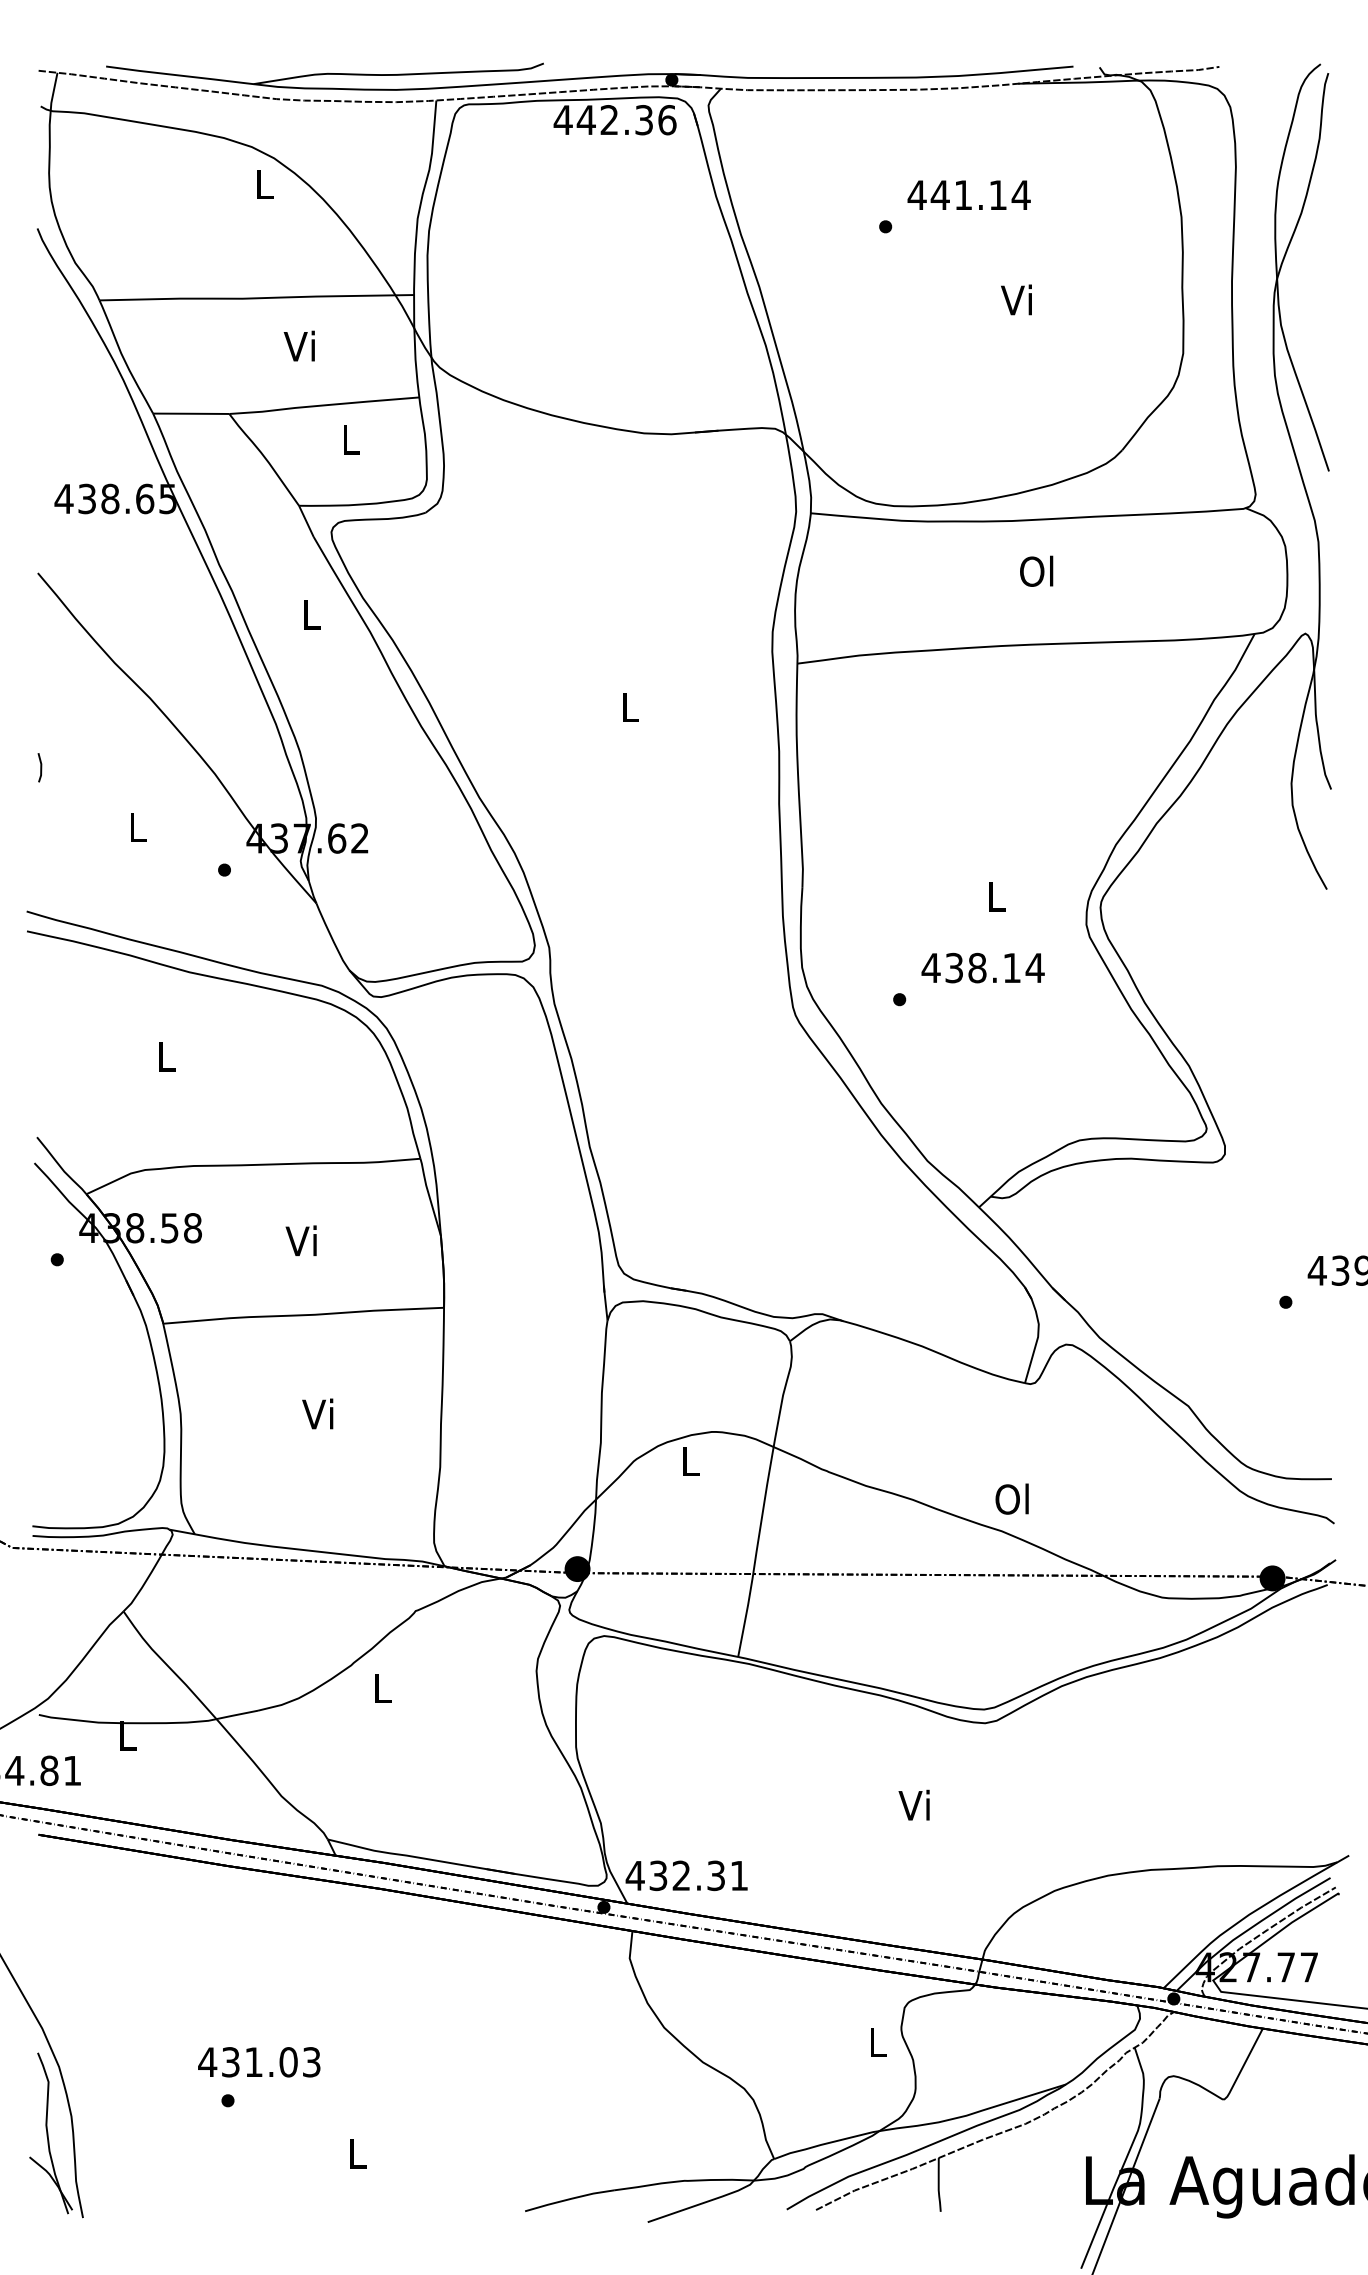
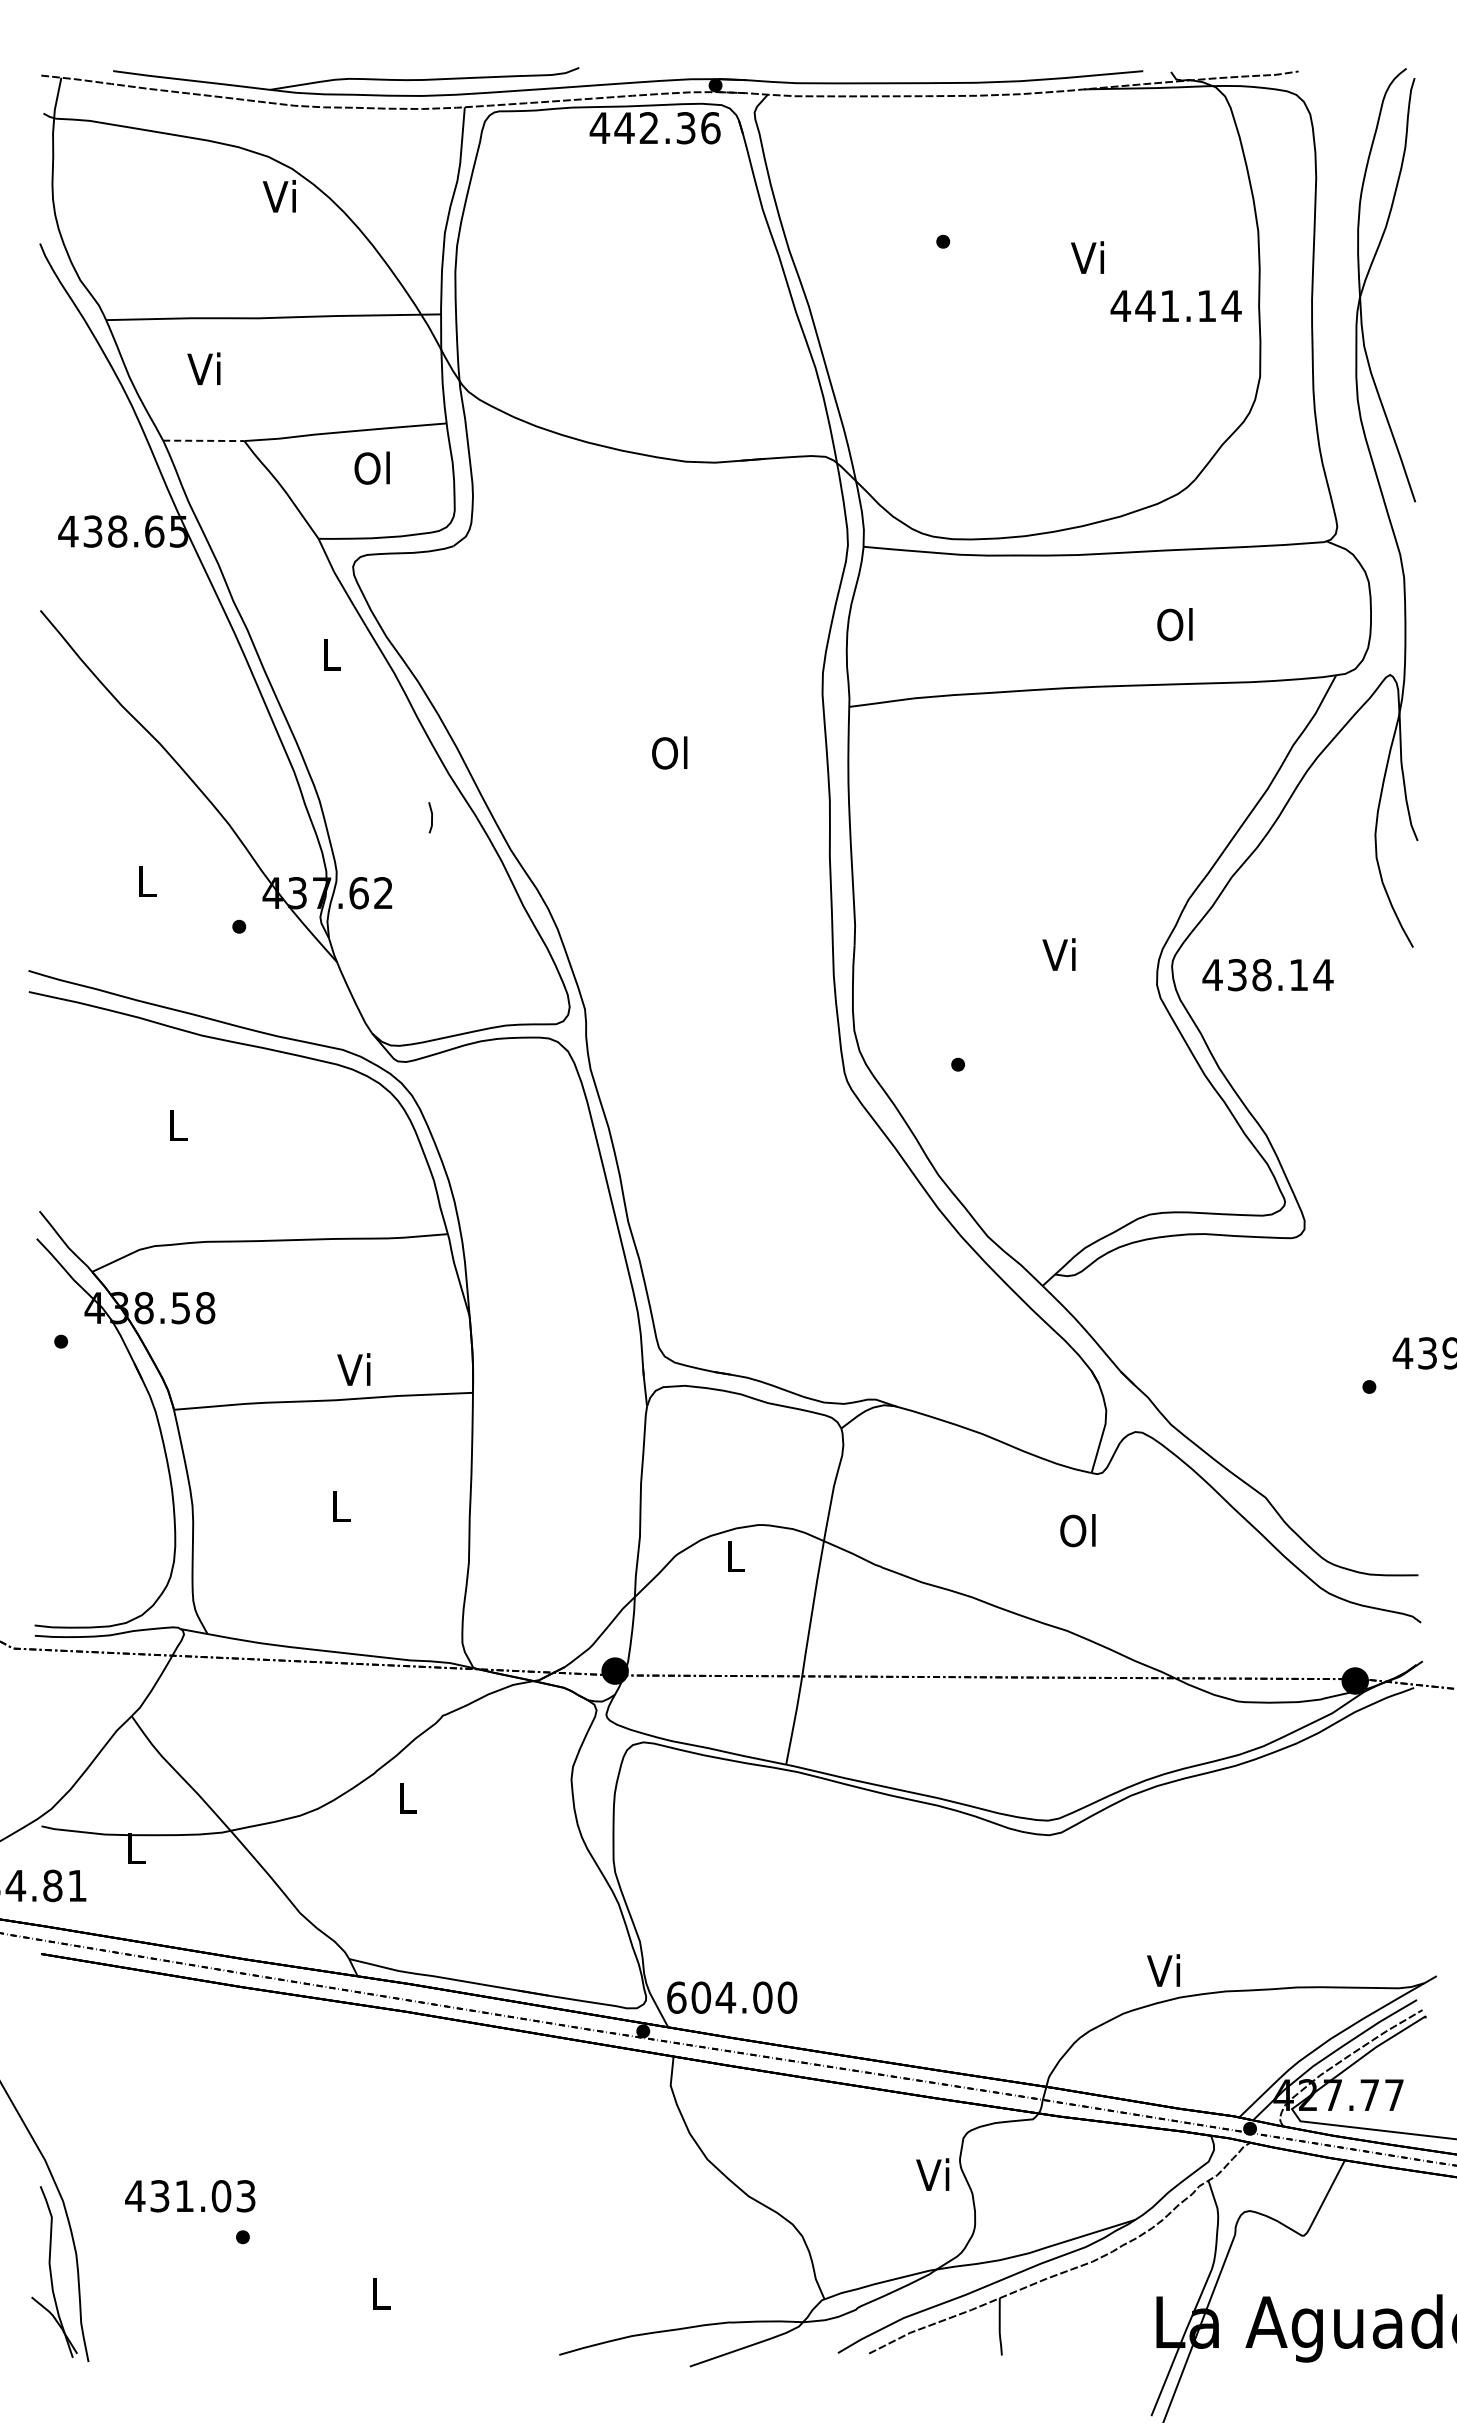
text: (261, 184) -> (278, 196), L -> Vi
text: (968, 194) -> (1175, 305), moved
text: (1016, 299) -> (1087, 257), moved
text: (298, 345) -> (203, 368), moved
line: (190, 413) -> (203, 440), solid -> dashed
text: (348, 438) -> (371, 467), L -> Ol
text: (1036, 571) -> (1174, 624), moved
text: (628, 706) -> (669, 752), L -> Ol
line: (40, 767) -> (431, 817), moved
text: (993, 896) -> (1058, 954), L -> Vi
text: (982, 968) -> (1267, 975), moved
text: (300, 1240) -> (353, 1369), moved
text: (317, 1413) -> (338, 1505), Vi -> L
text: (1011, 1499) -> (1077, 1530), moved
text: (914, 1805) -> (1163, 1970), moved
text: (686, 1875) -> (731, 1997), 432.31 -> 604.00
text: (875, 2041) -> (932, 2174), L -> Vi
text: (259, 2062) -> (190, 2196), moved

